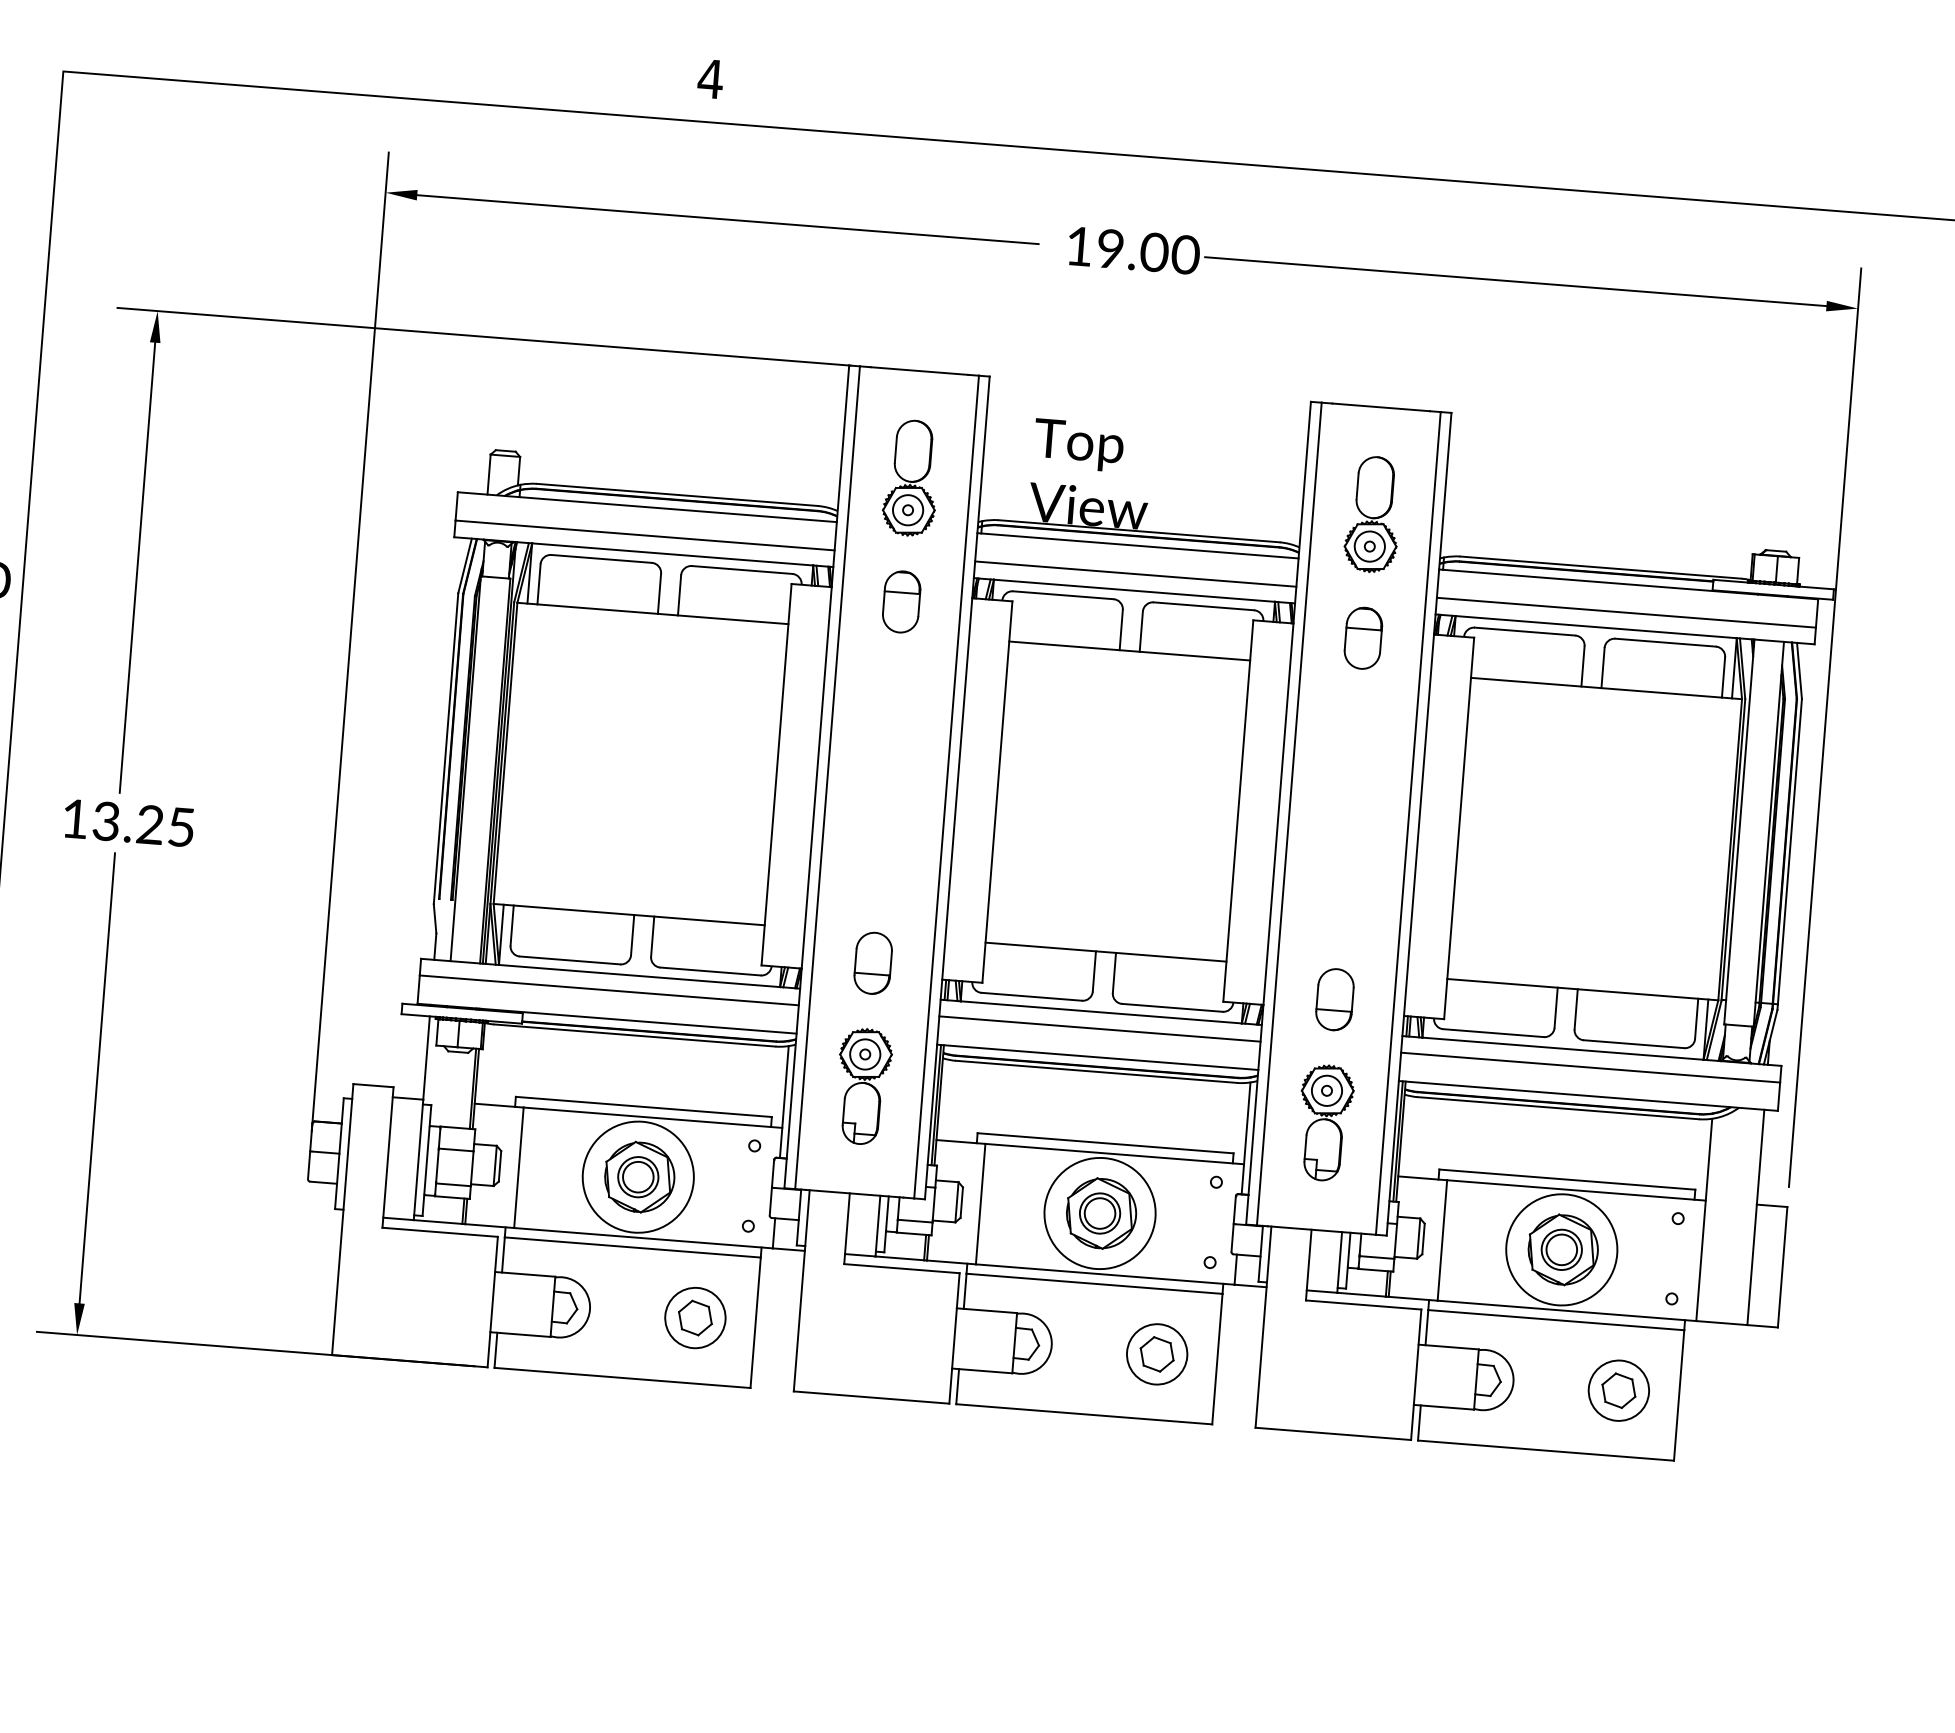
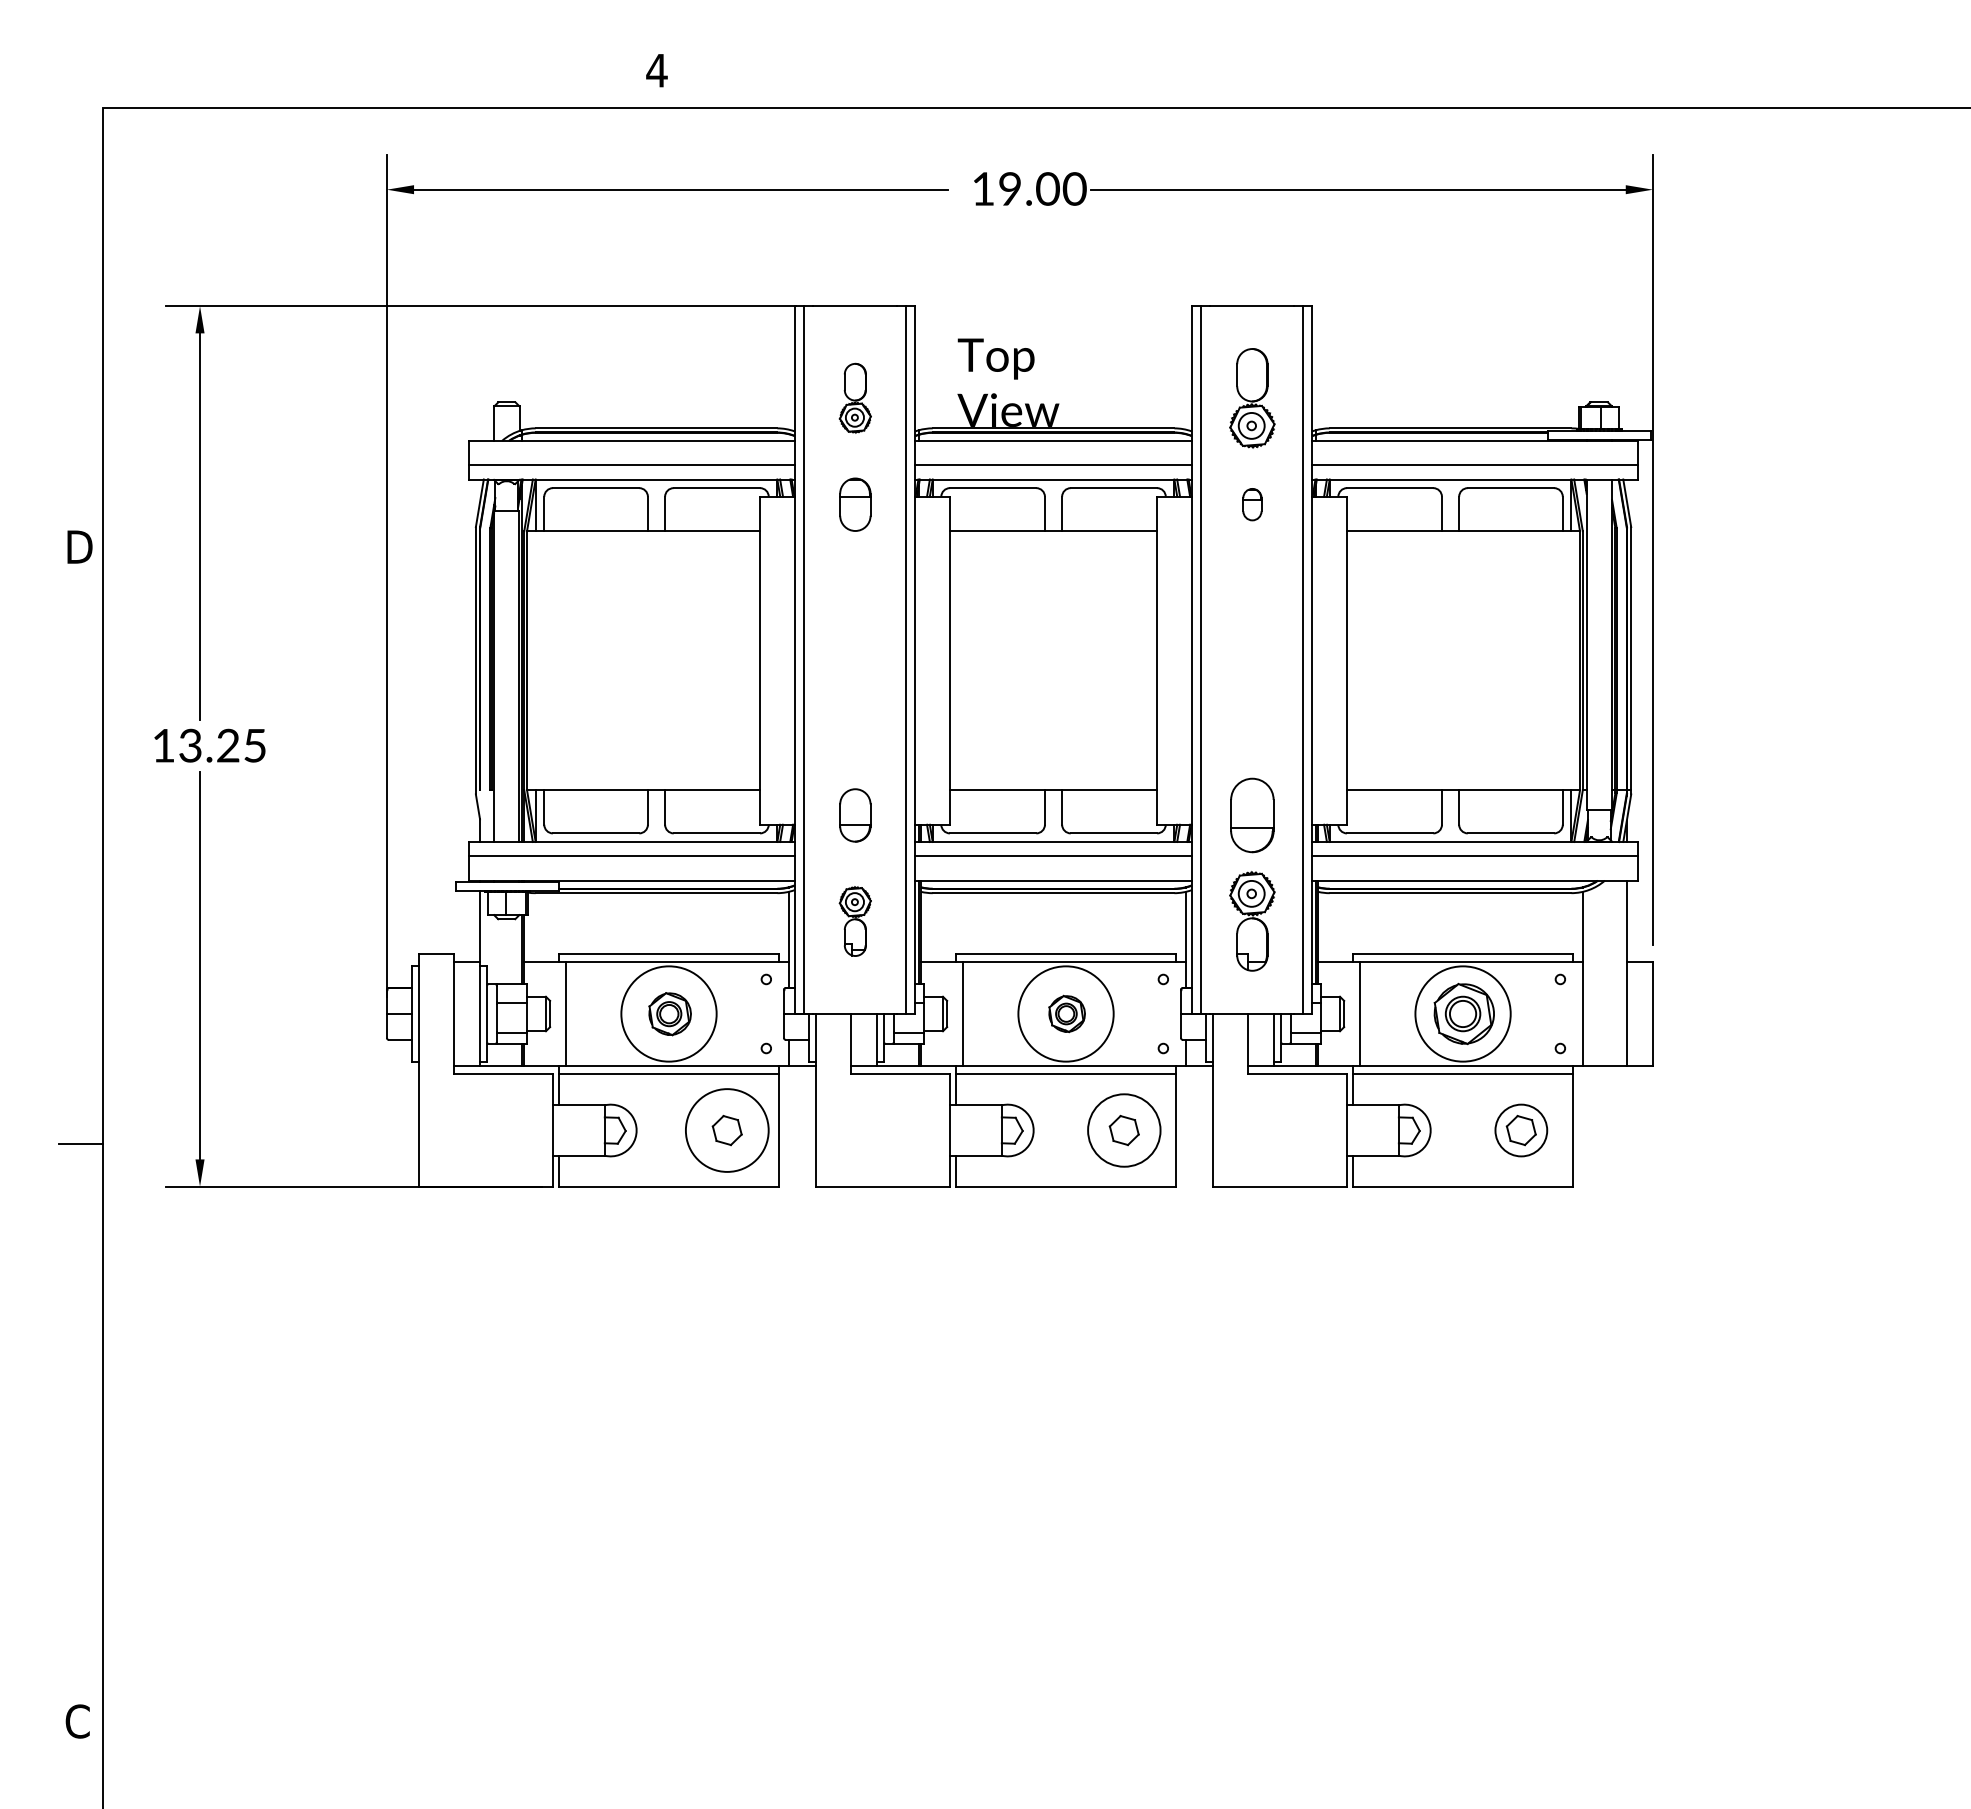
part: (911, 478) -> (855, 398), size x0.7
part: (1363, 638) -> (1252, 504), size x0.6
part: (1335, 999) -> (1252, 815), size x1.4
part: (863, 1086) -> (855, 921), size x0.7
part: (638, 1177) -> (669, 1014), size x0.7
part: (1100, 1212) -> (1066, 1013), size x0.6
circle: (695, 1318) -> (727, 1130), size x1.6
circle: (1157, 1354) -> (1124, 1130), size x1.4

